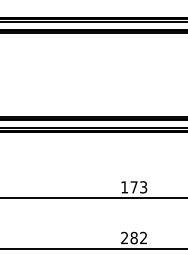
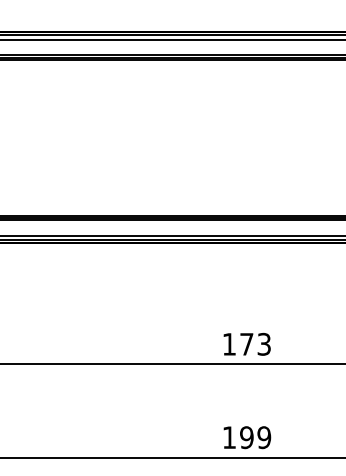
text: (134, 237) -> (247, 436), 282 -> 199

